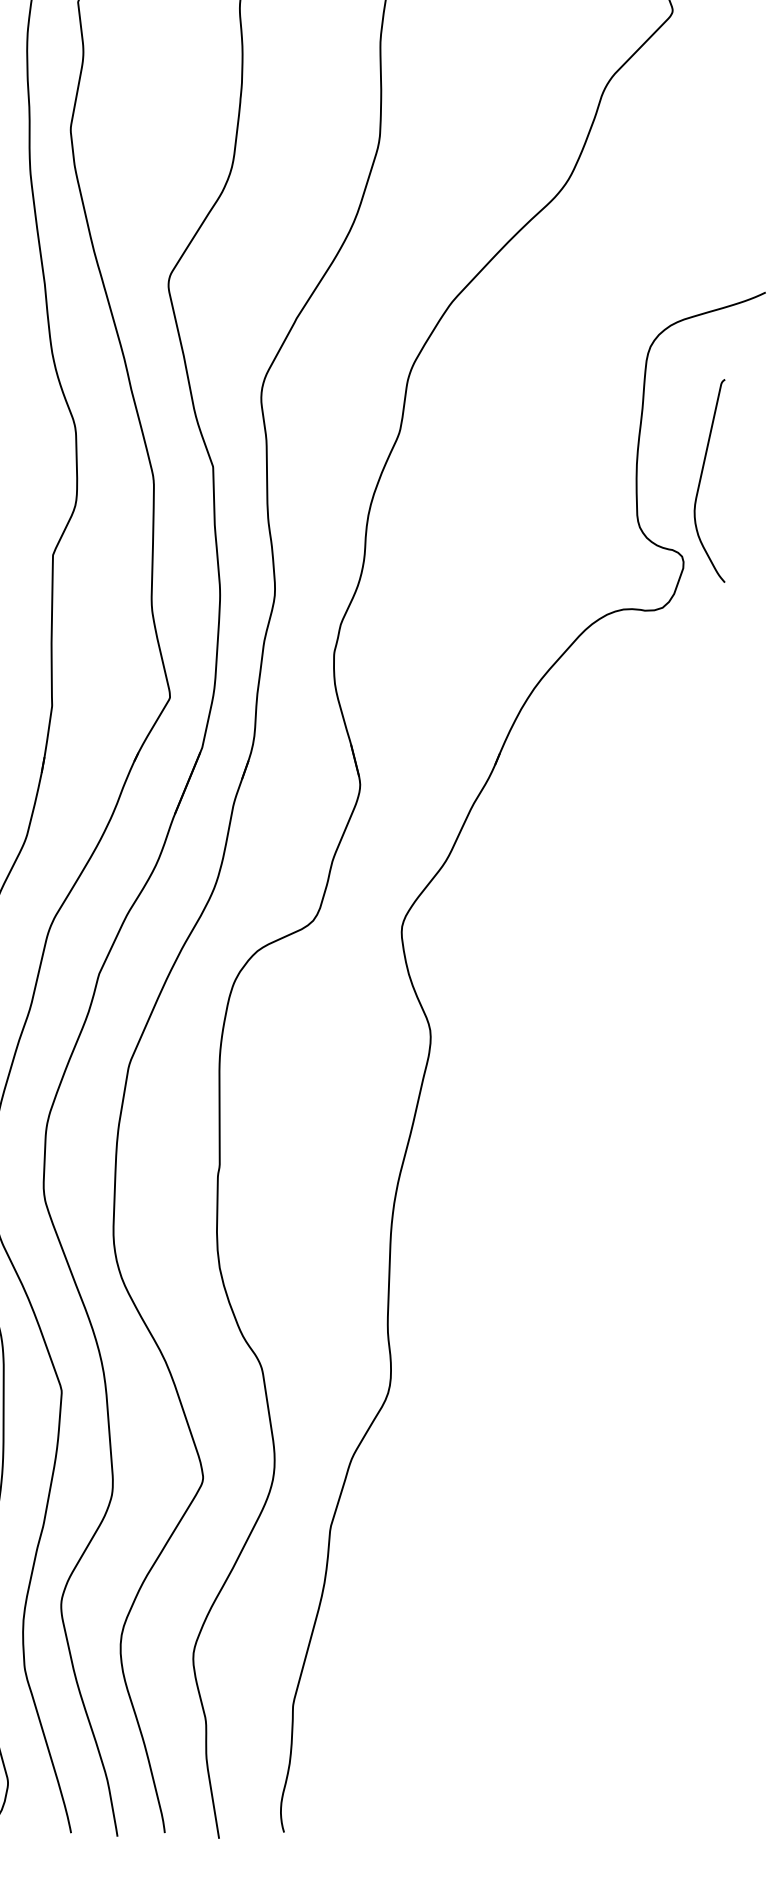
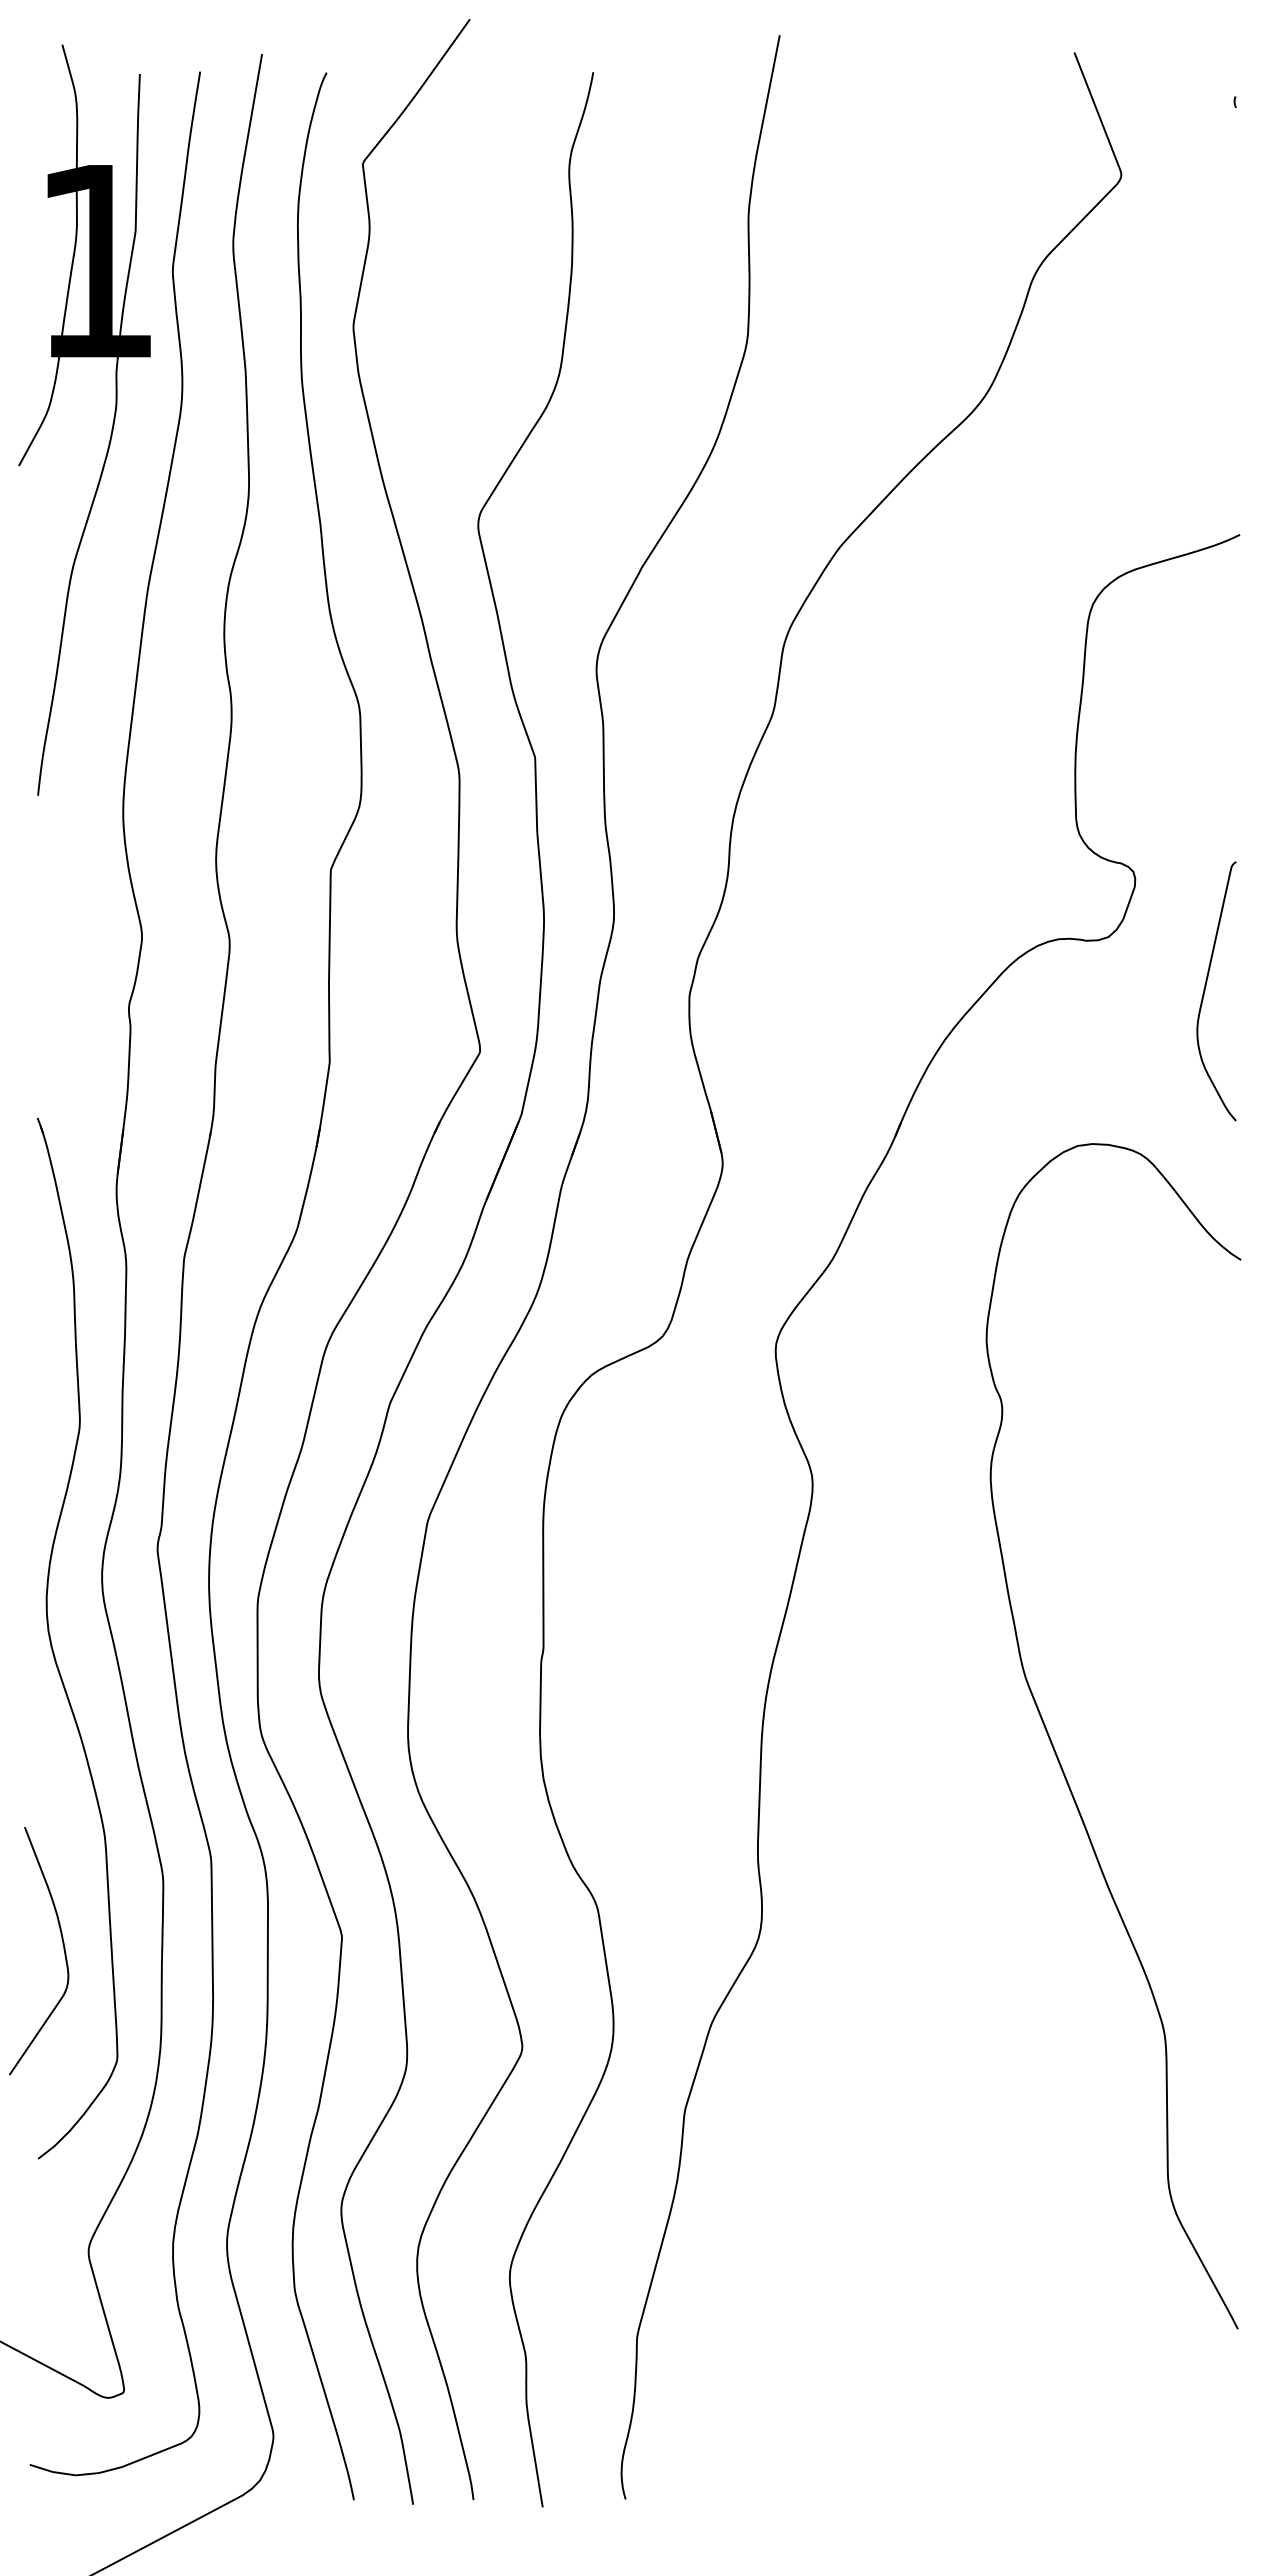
curve: (701, 481) -> (1205, 991), moved
curve: (624, 1252) -> (1059, 1759), added

